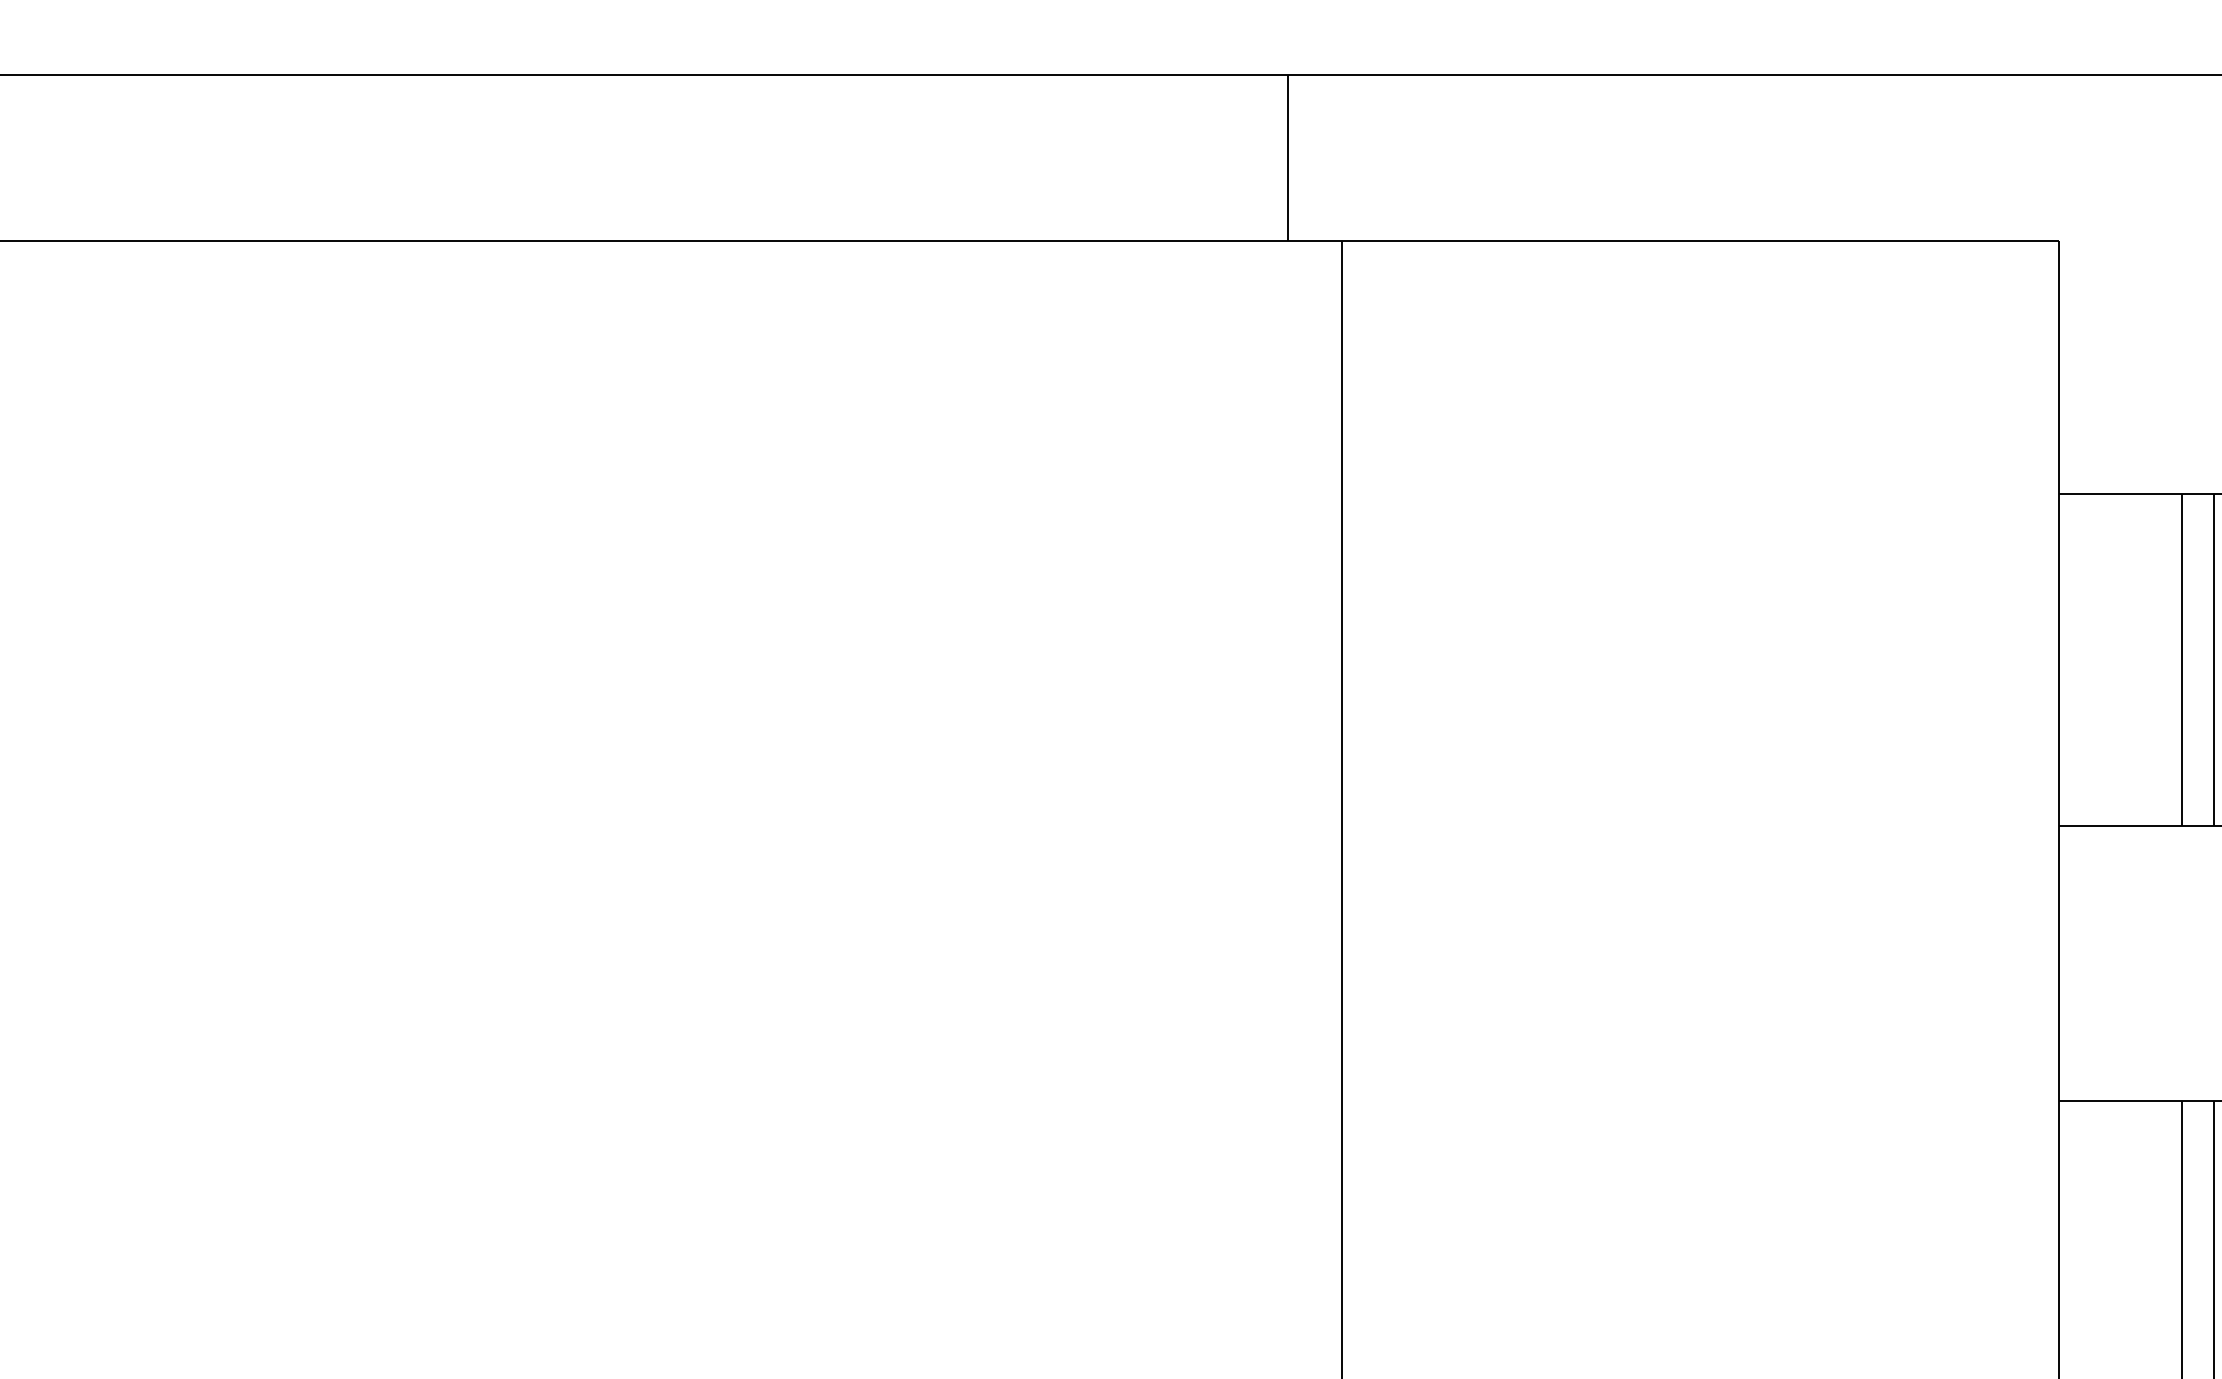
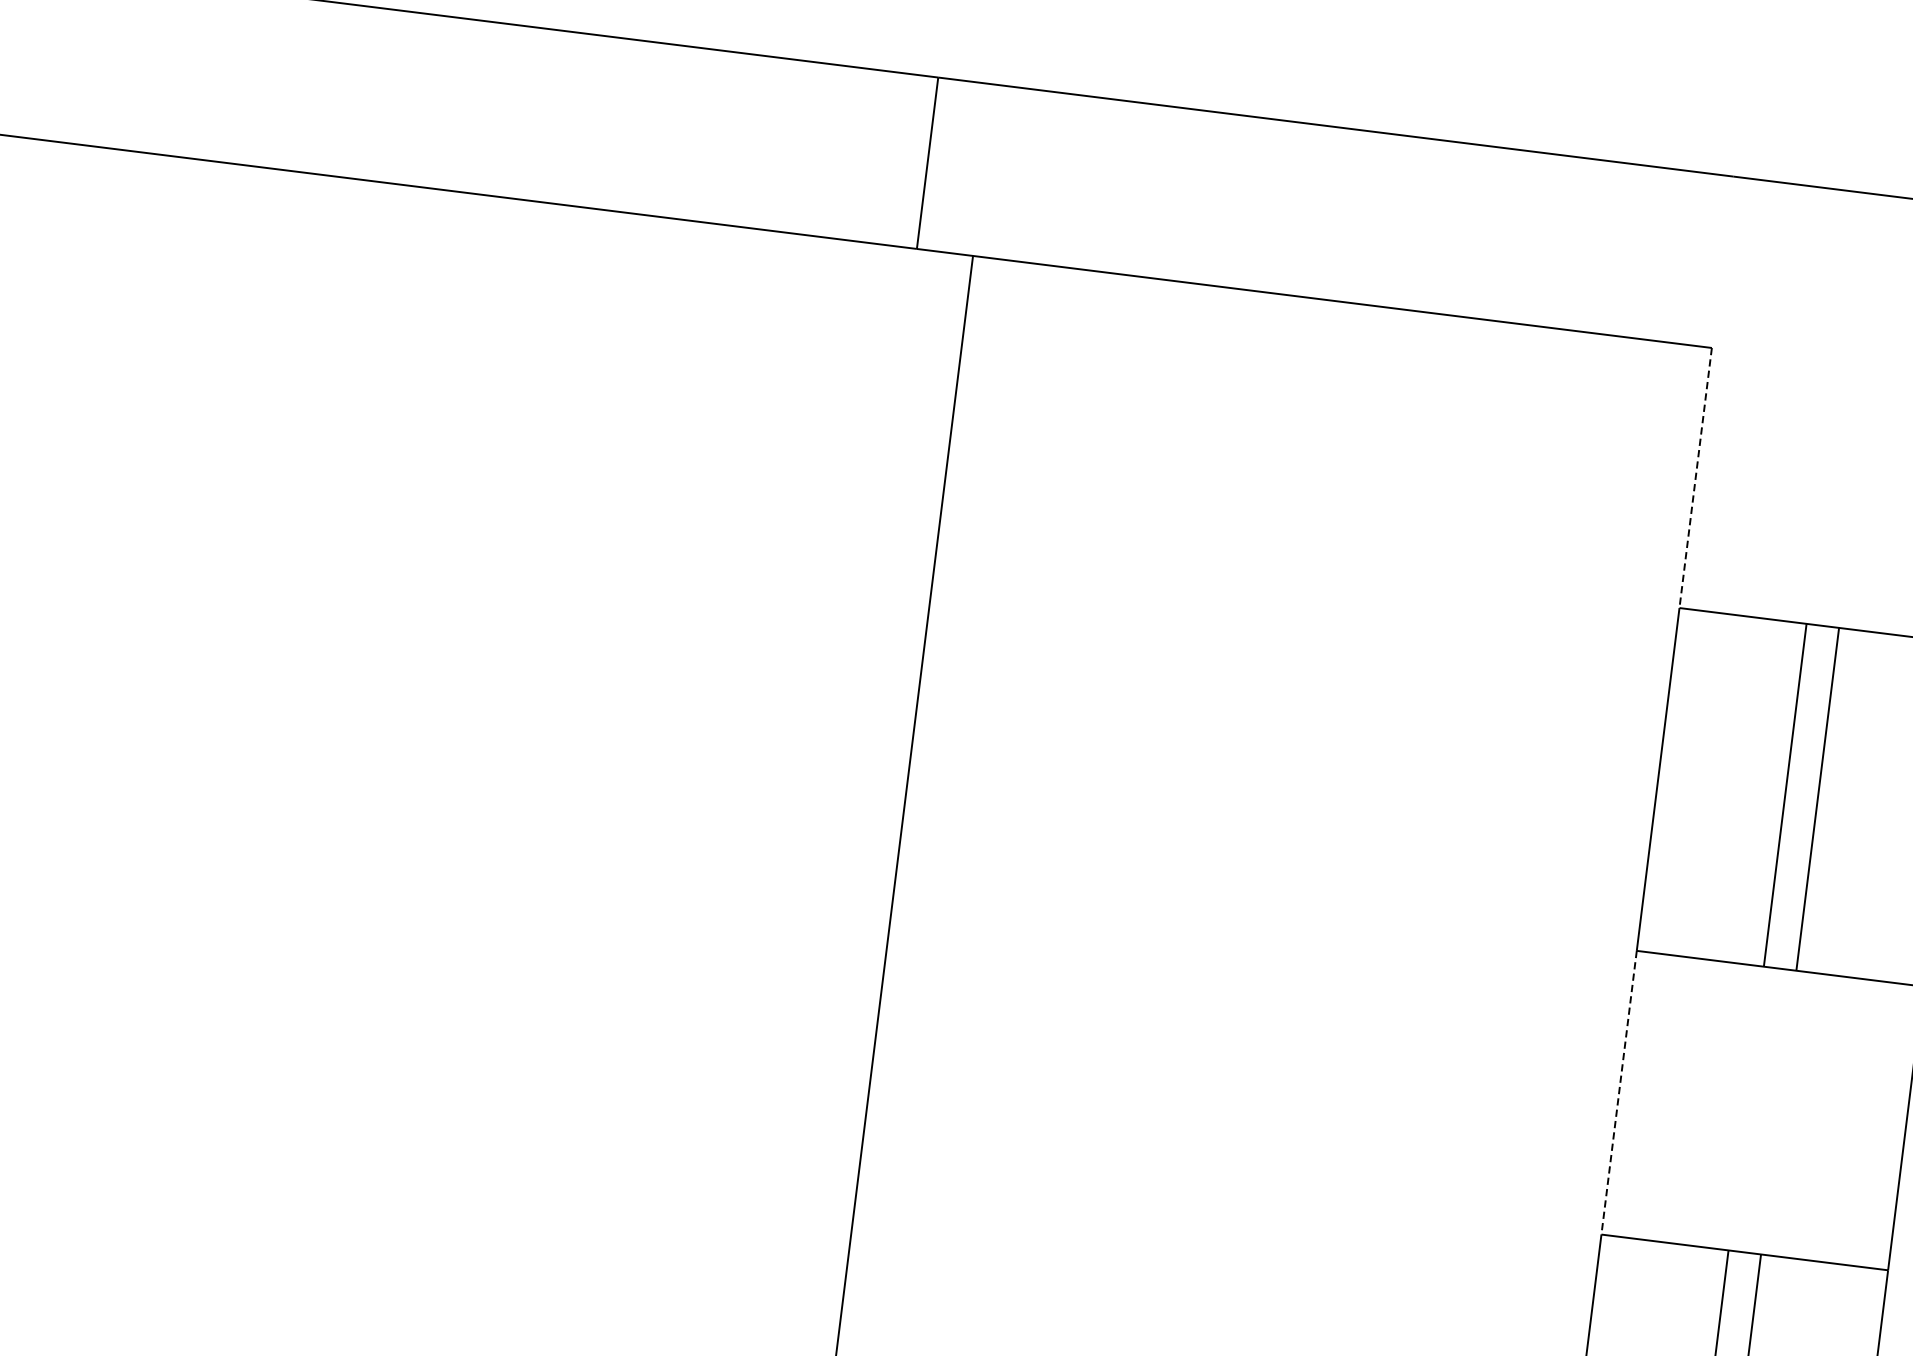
line: (2059, 368) -> (1695, 479), solid -> dashed
line: (2059, 963) -> (1619, 1092), solid -> dashed

